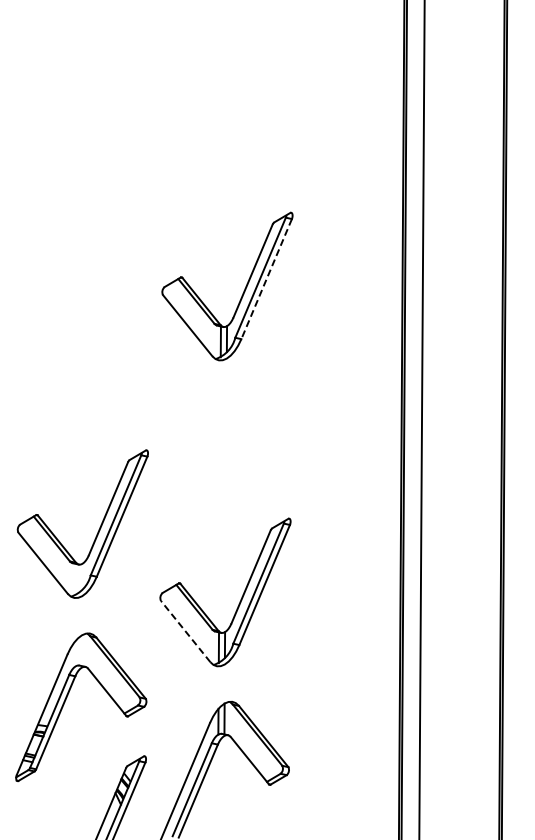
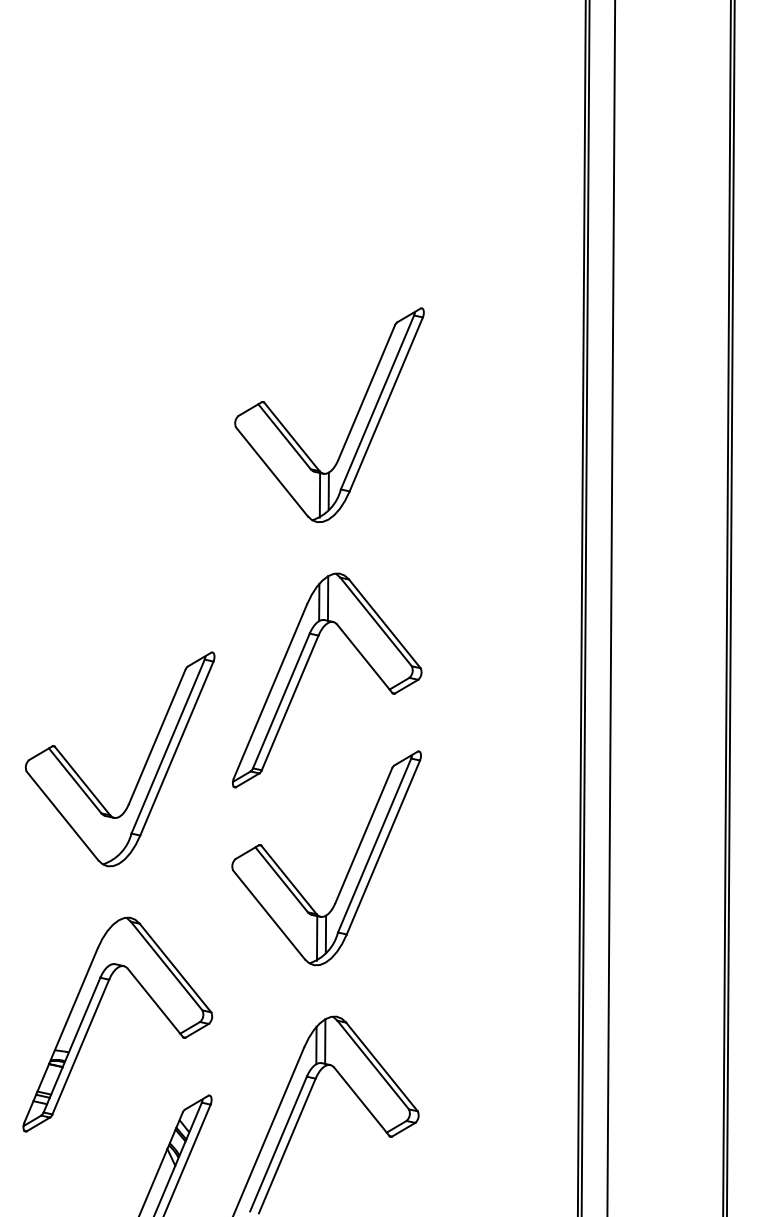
line: (266, 279) -> (386, 404), dashed -> solid
part: (211, 461) -> (306, 668), added
line: (185, 631) -> (268, 914), dashed -> solid

